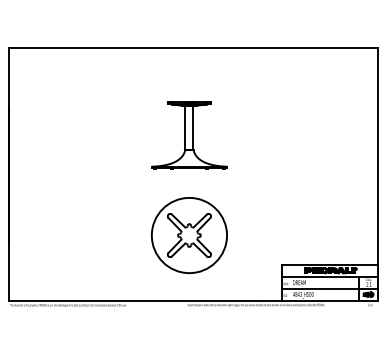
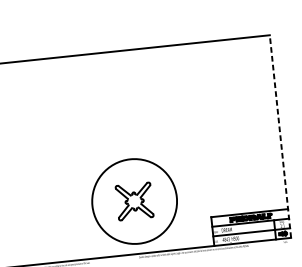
part: (189, 135) -> (126, 121), removed
line: (377, 173) -> (280, 135), solid -> dashed
circle: (189, 235) -> (134, 201), size x1.4

